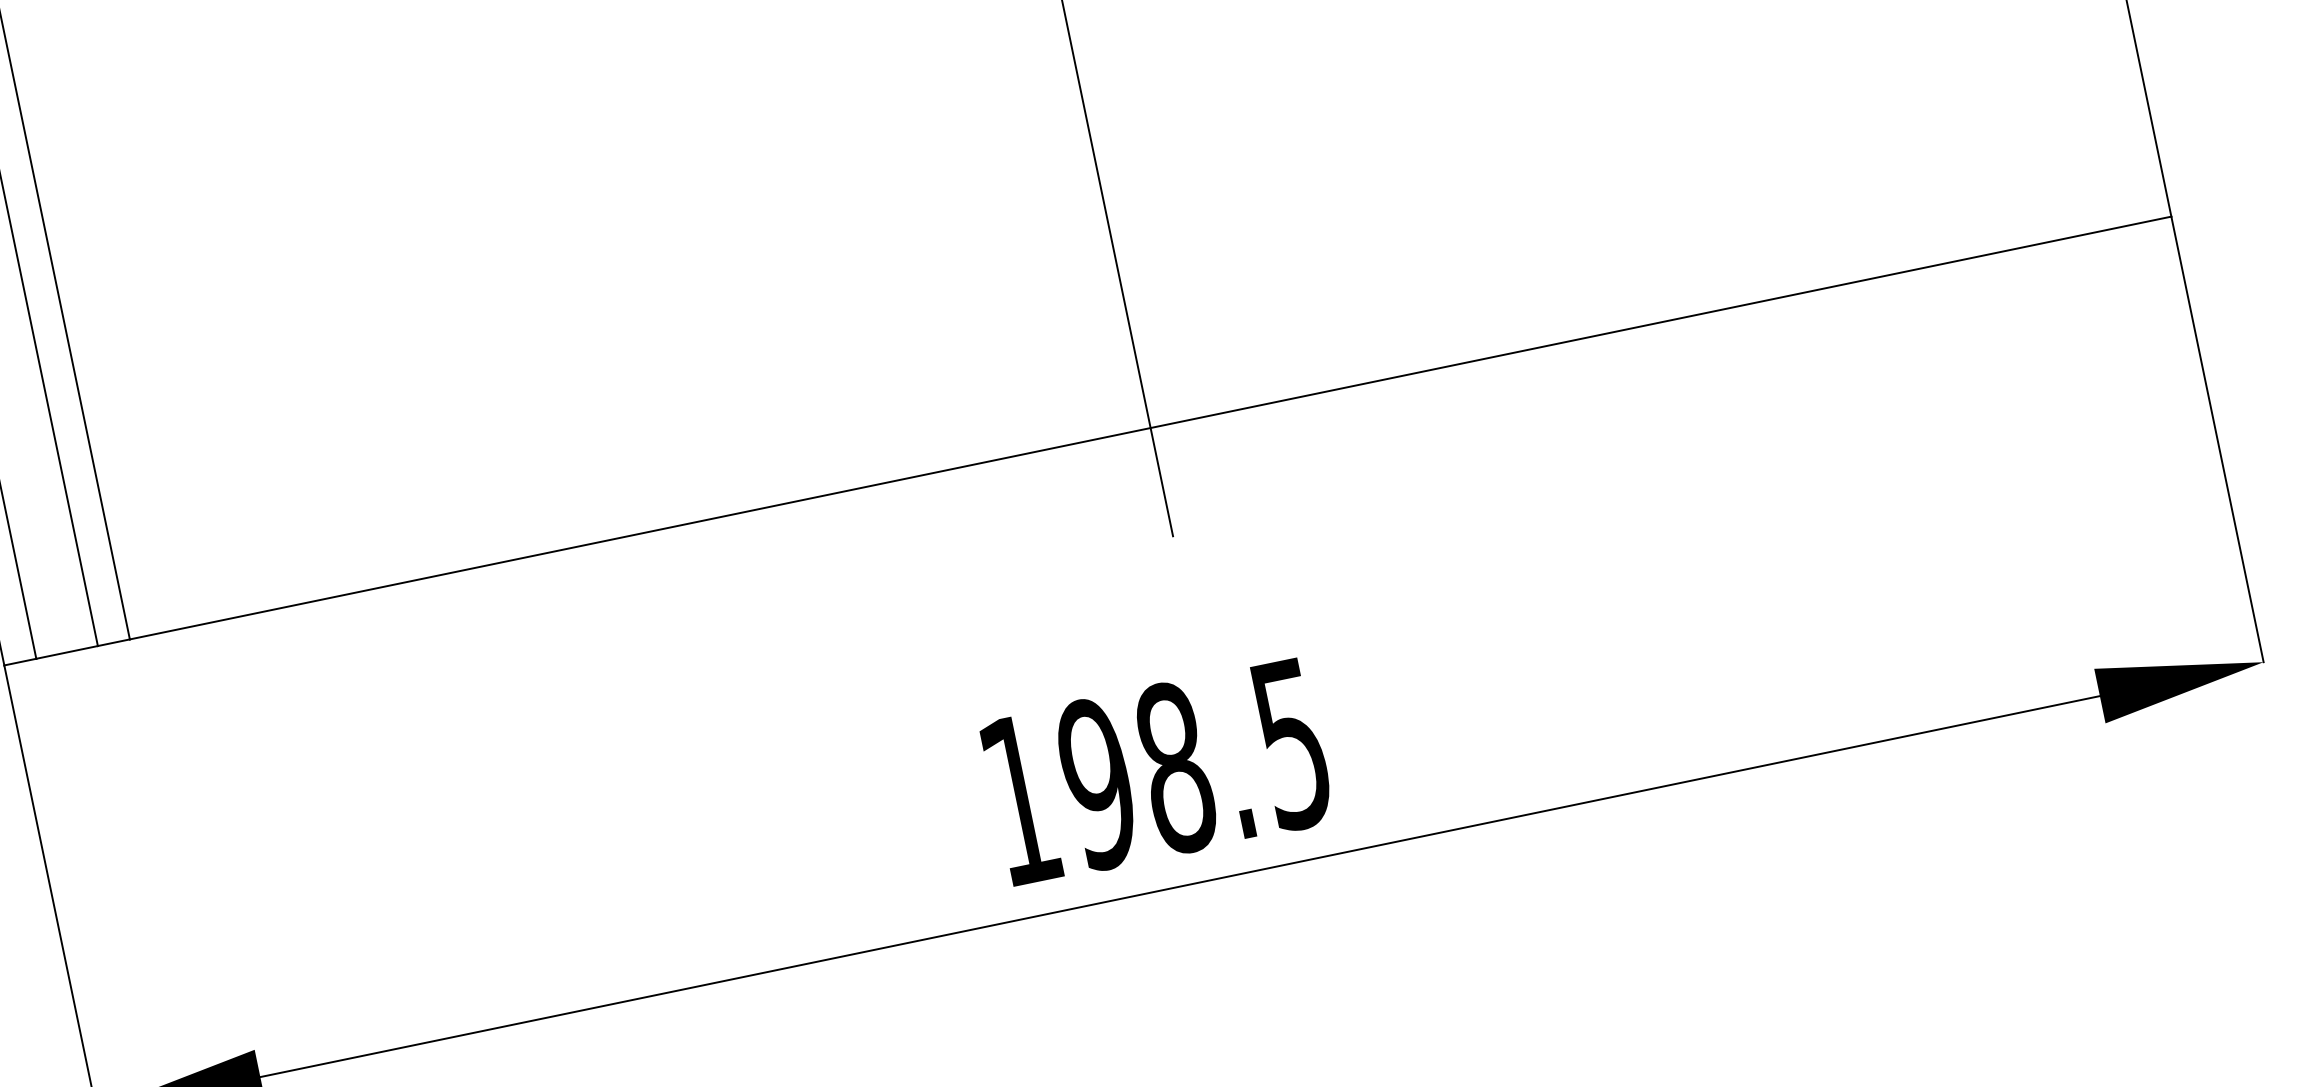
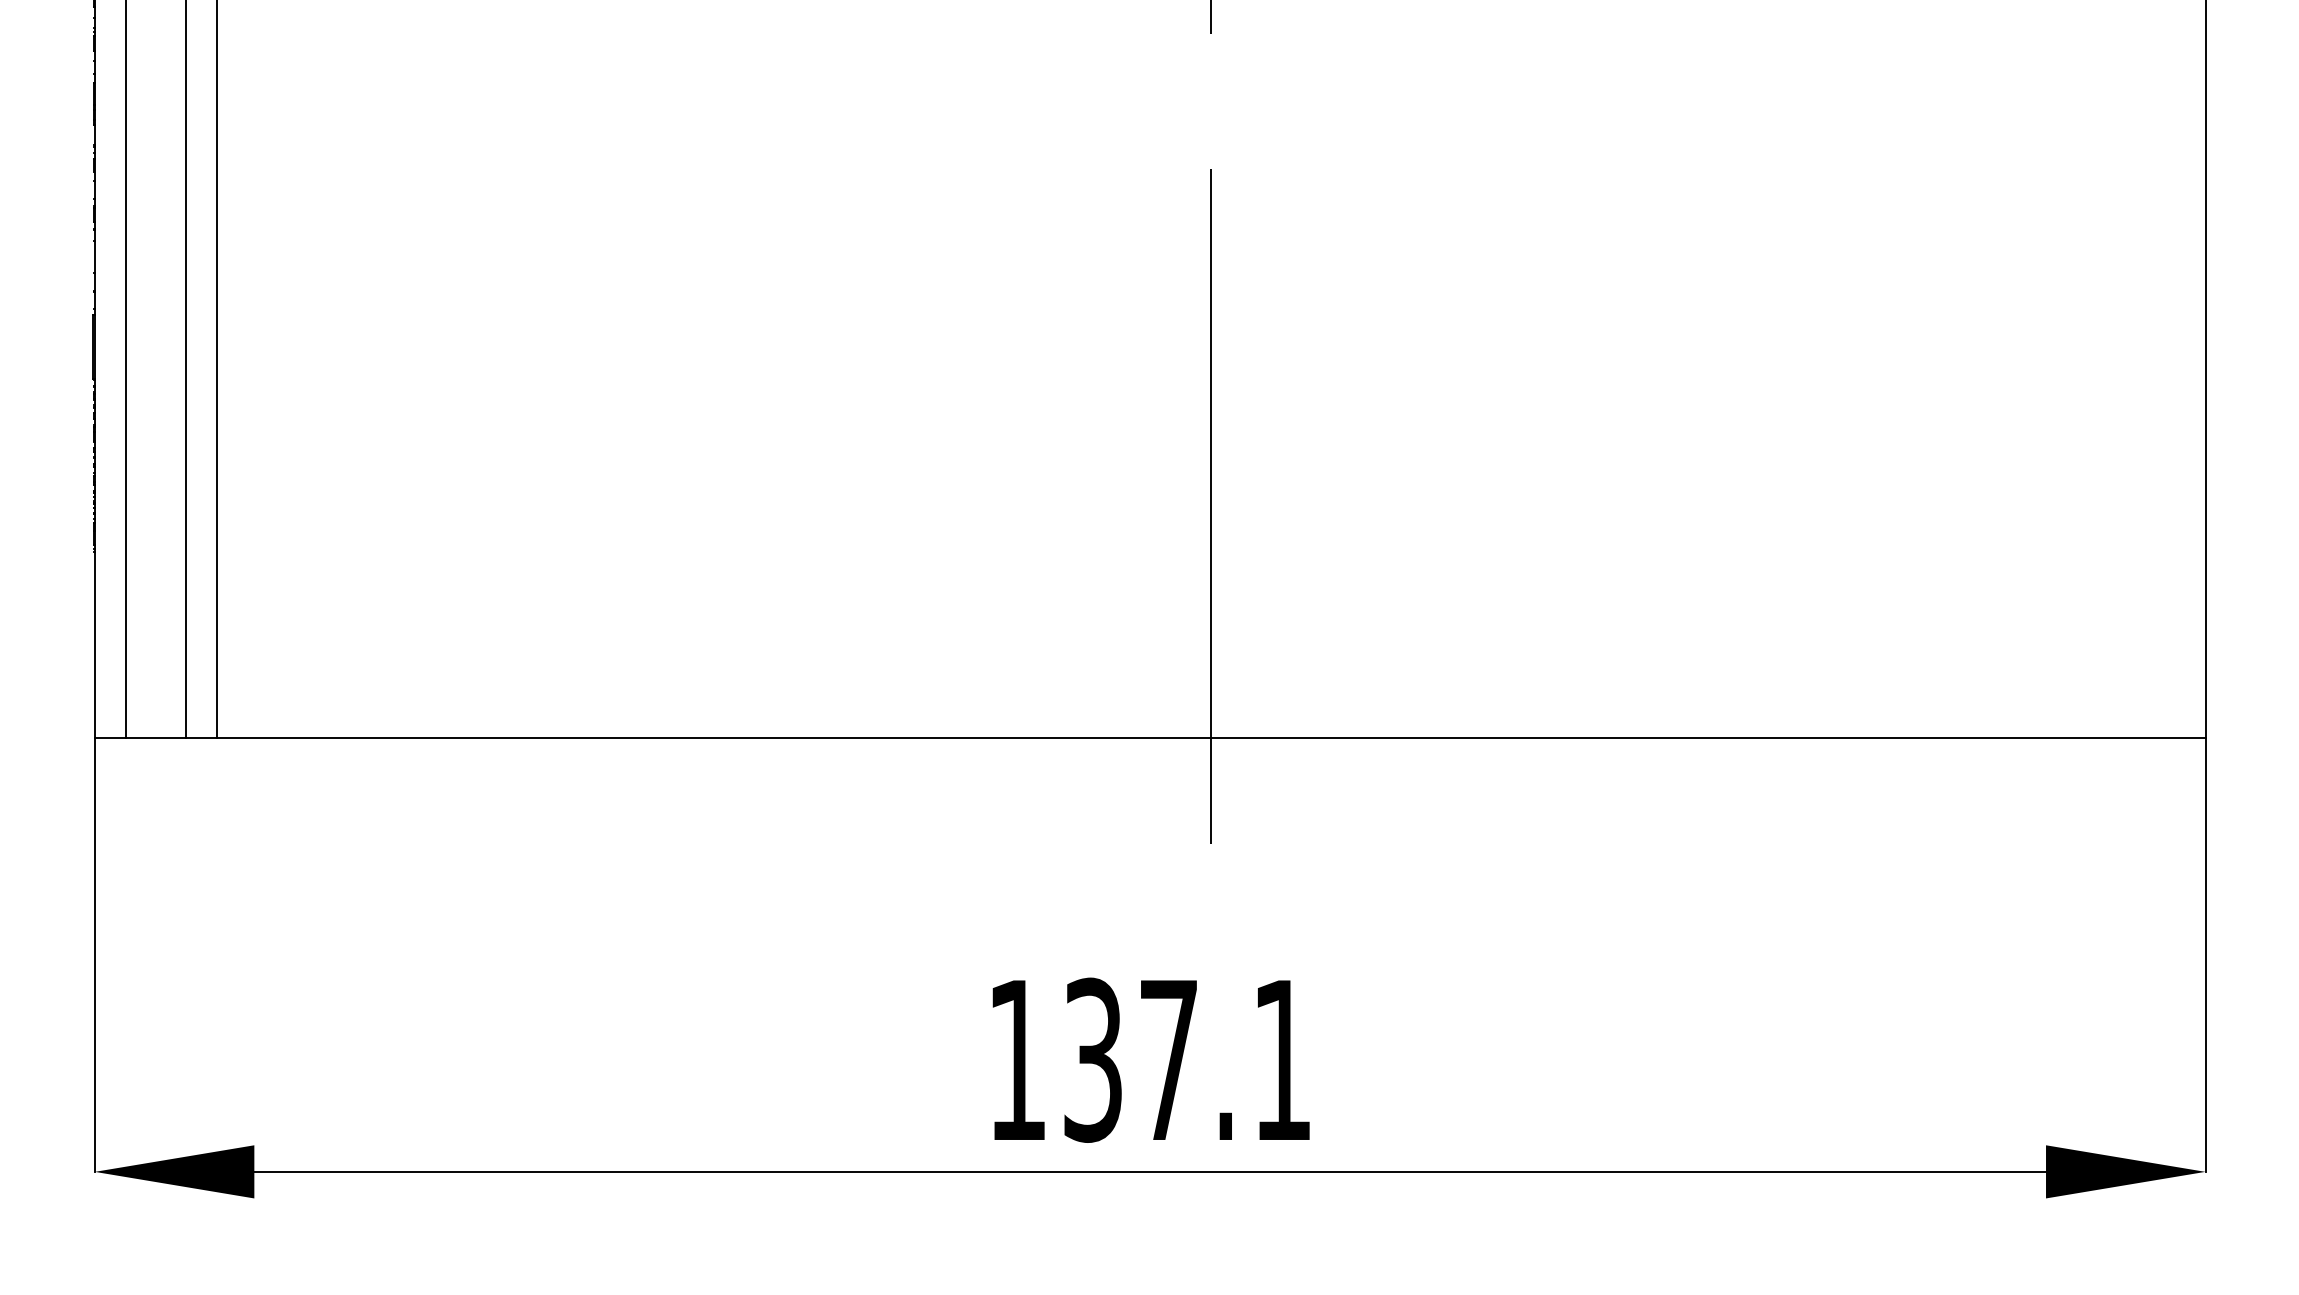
text: (1193, 763) -> (1186, 1059), 198.5 -> 137.1

